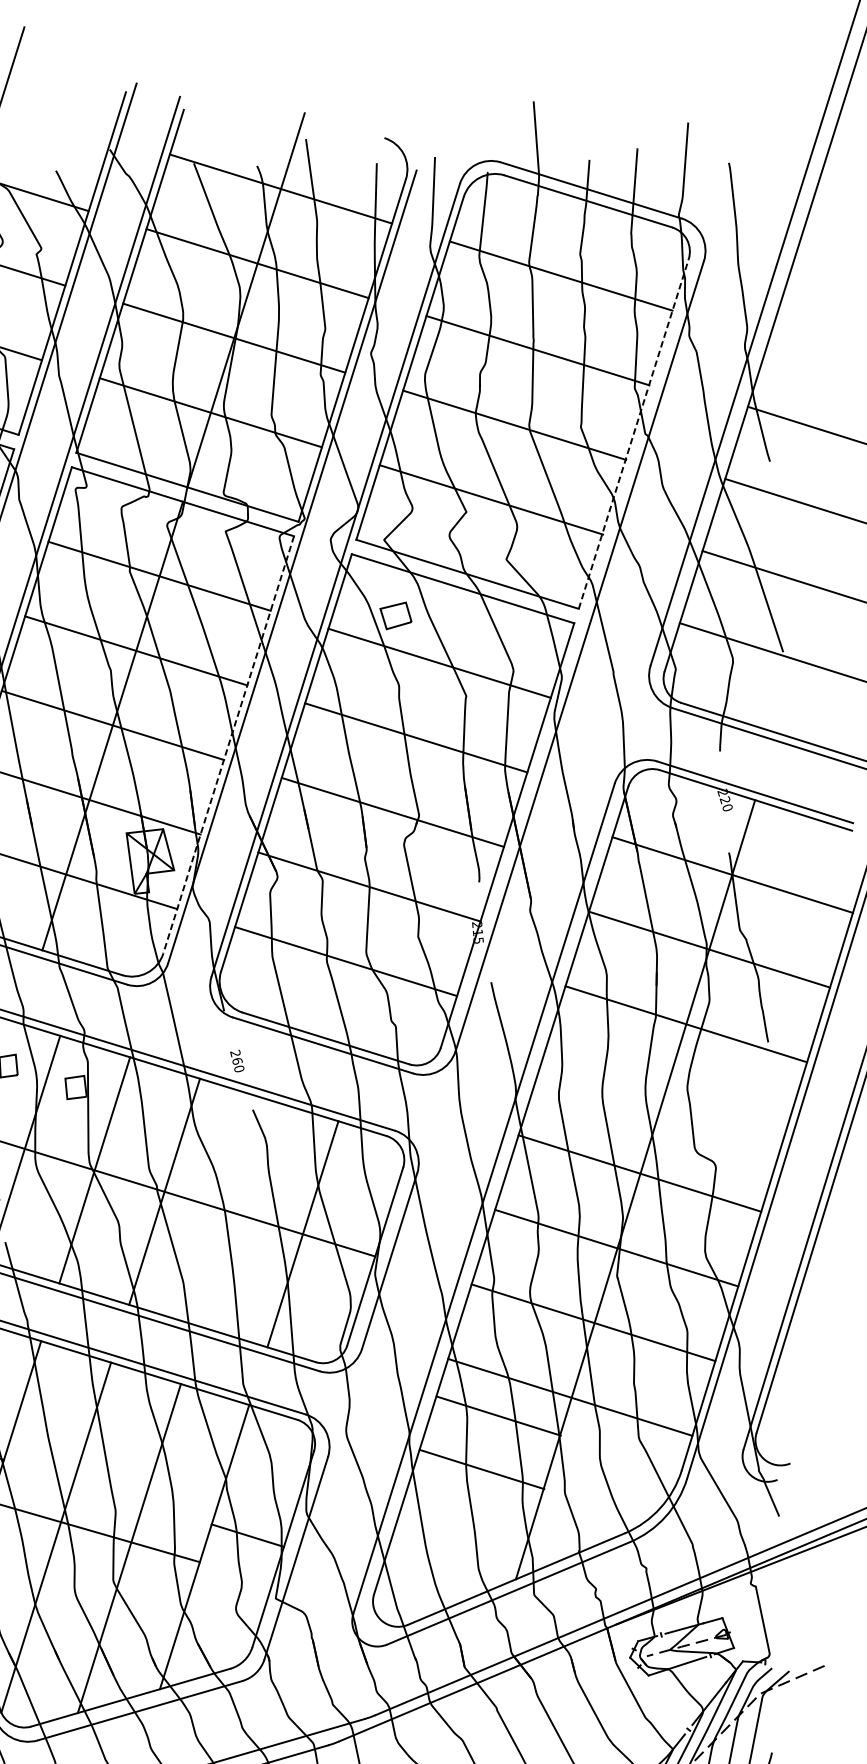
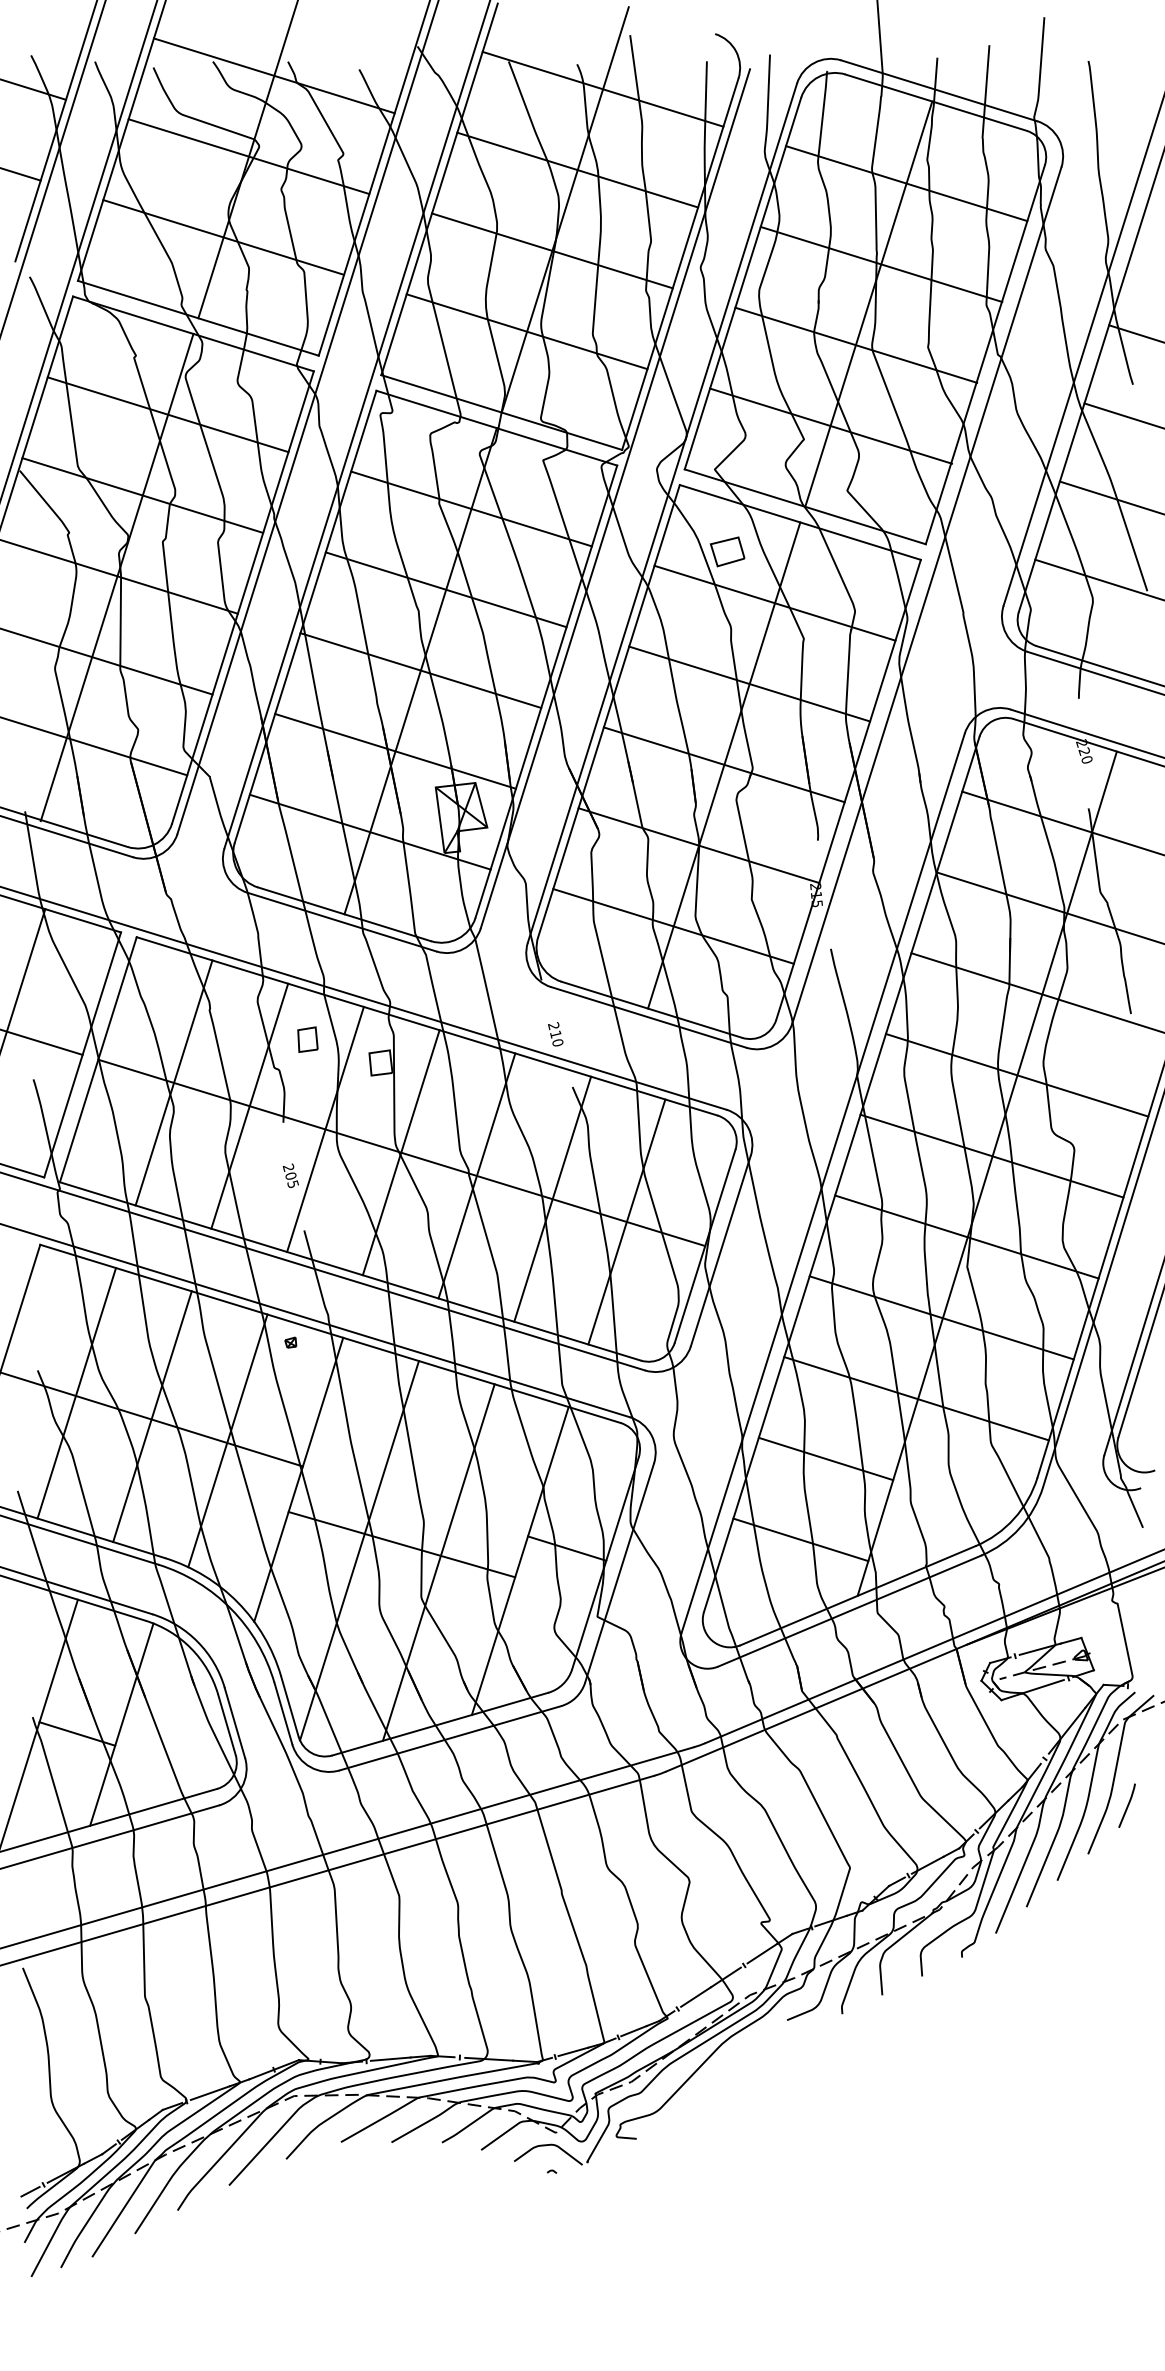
line: (525, 386) -> (868, 303), added
line: (633, 433) -> (985, 354), dashed -> solid
line: (228, 744) -> (546, 691), dashed -> solid
line: (393, 813) -> (724, 765), added
text: (237, 1061) -> (555, 1034), 260 -> 210
line: (662, 1098) -> (1016, 1074), added
line: (234, 1212) -> (552, 1198), added
line: (498, 1415) -> (825, 1458), moved
line: (481, 1469) -> (800, 1539), moved

